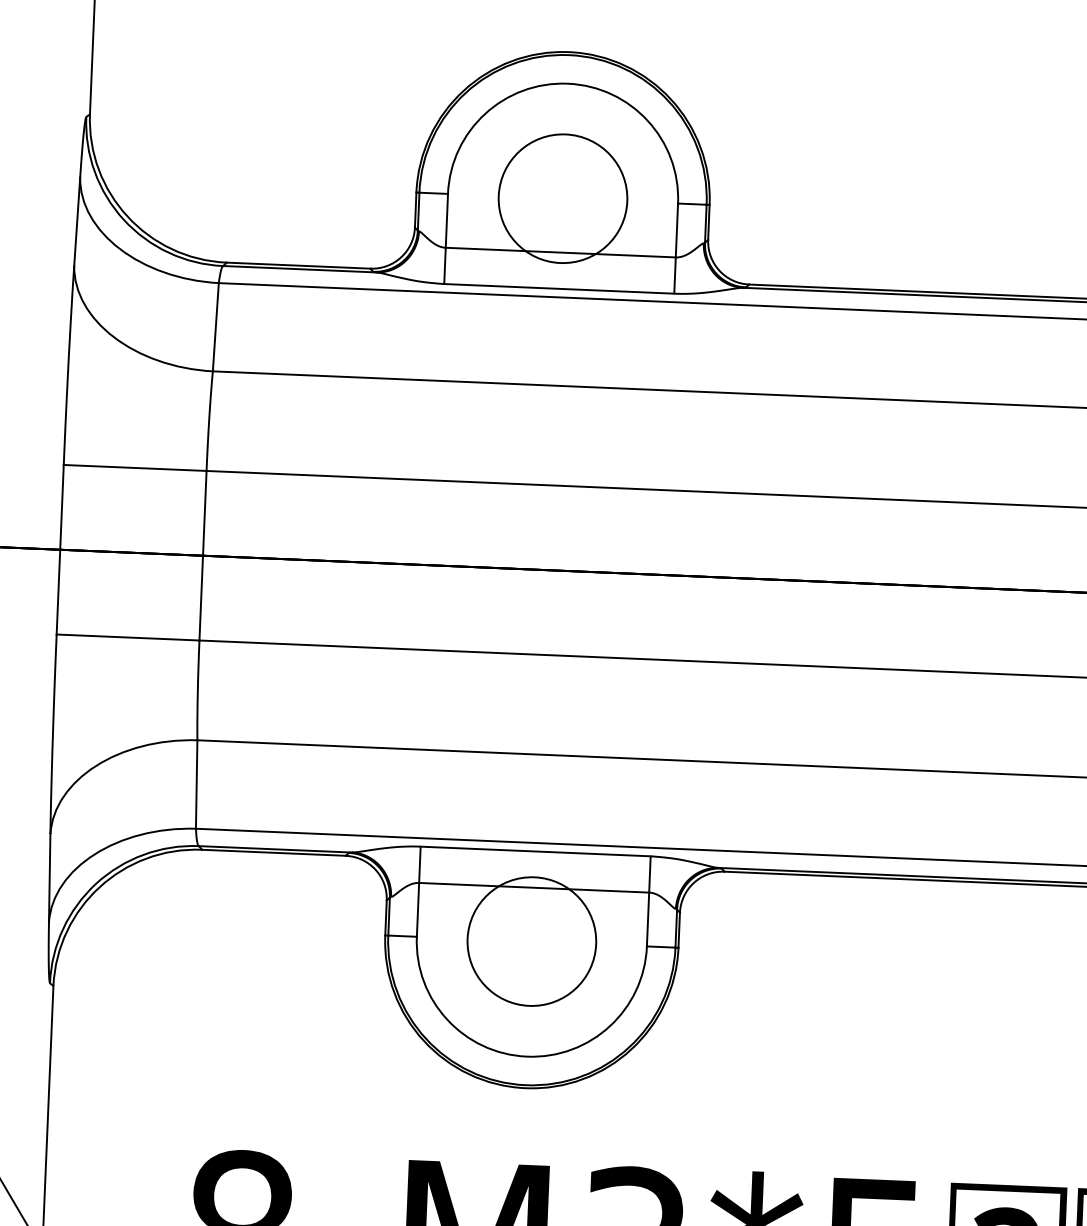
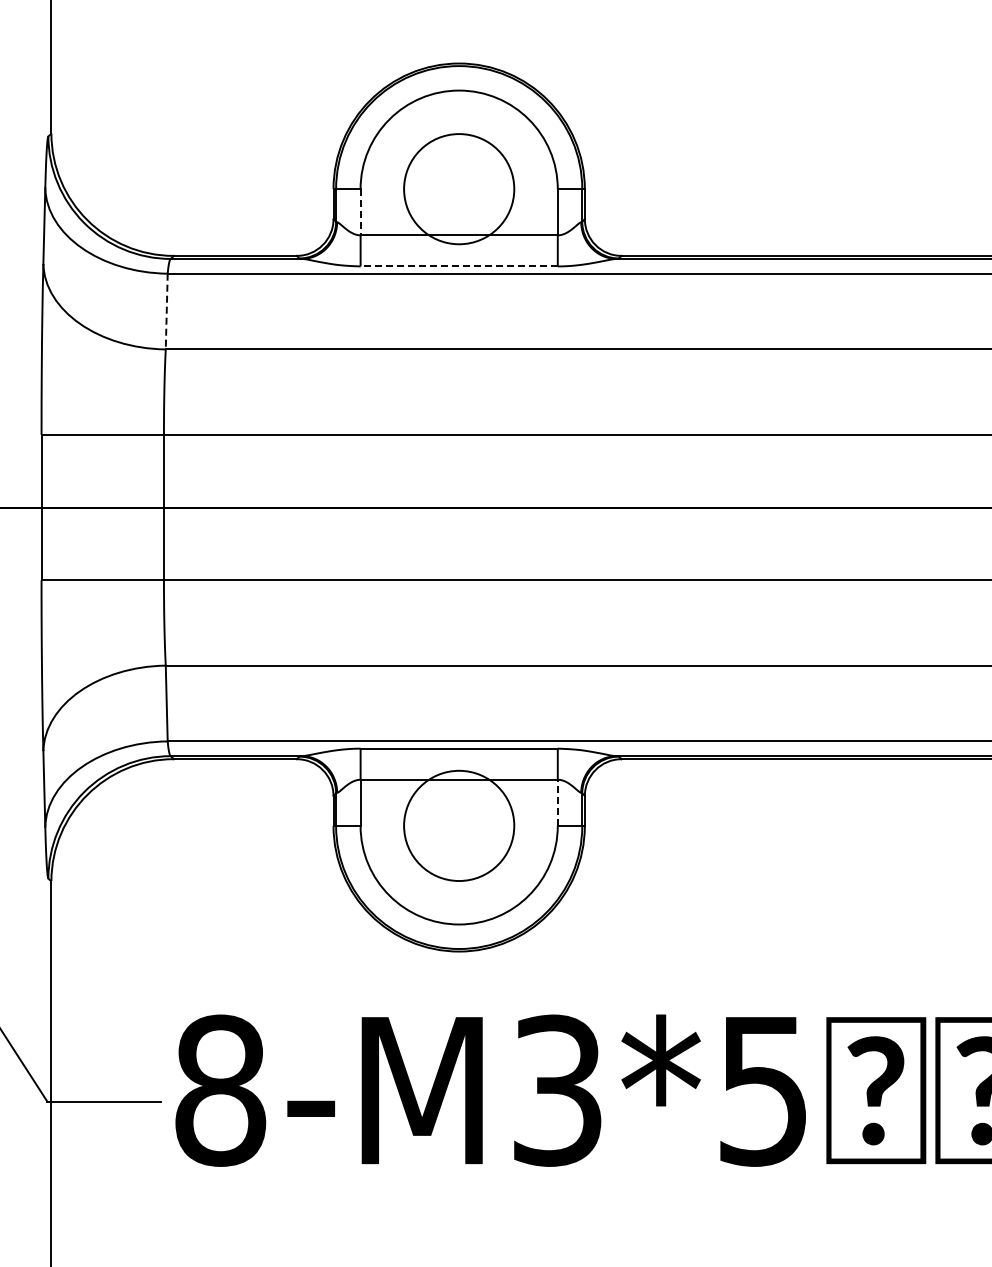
line: (446, 221) -> (360, 212), solid -> dashed
line: (559, 288) -> (459, 266), solid -> dashed
line: (215, 327) -> (166, 311), solid -> dashed
line: (647, 919) -> (557, 802), solid -> dashed

